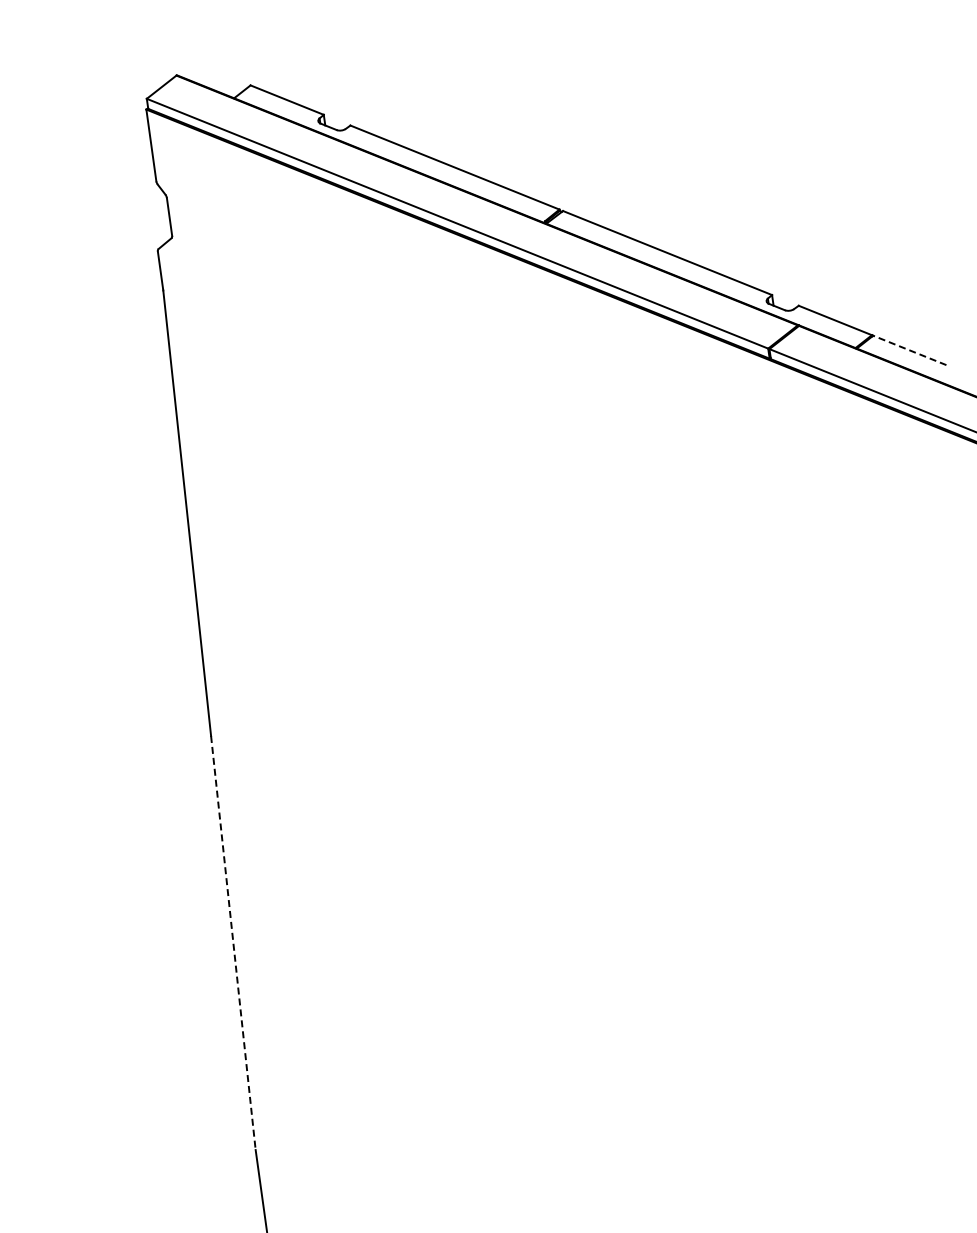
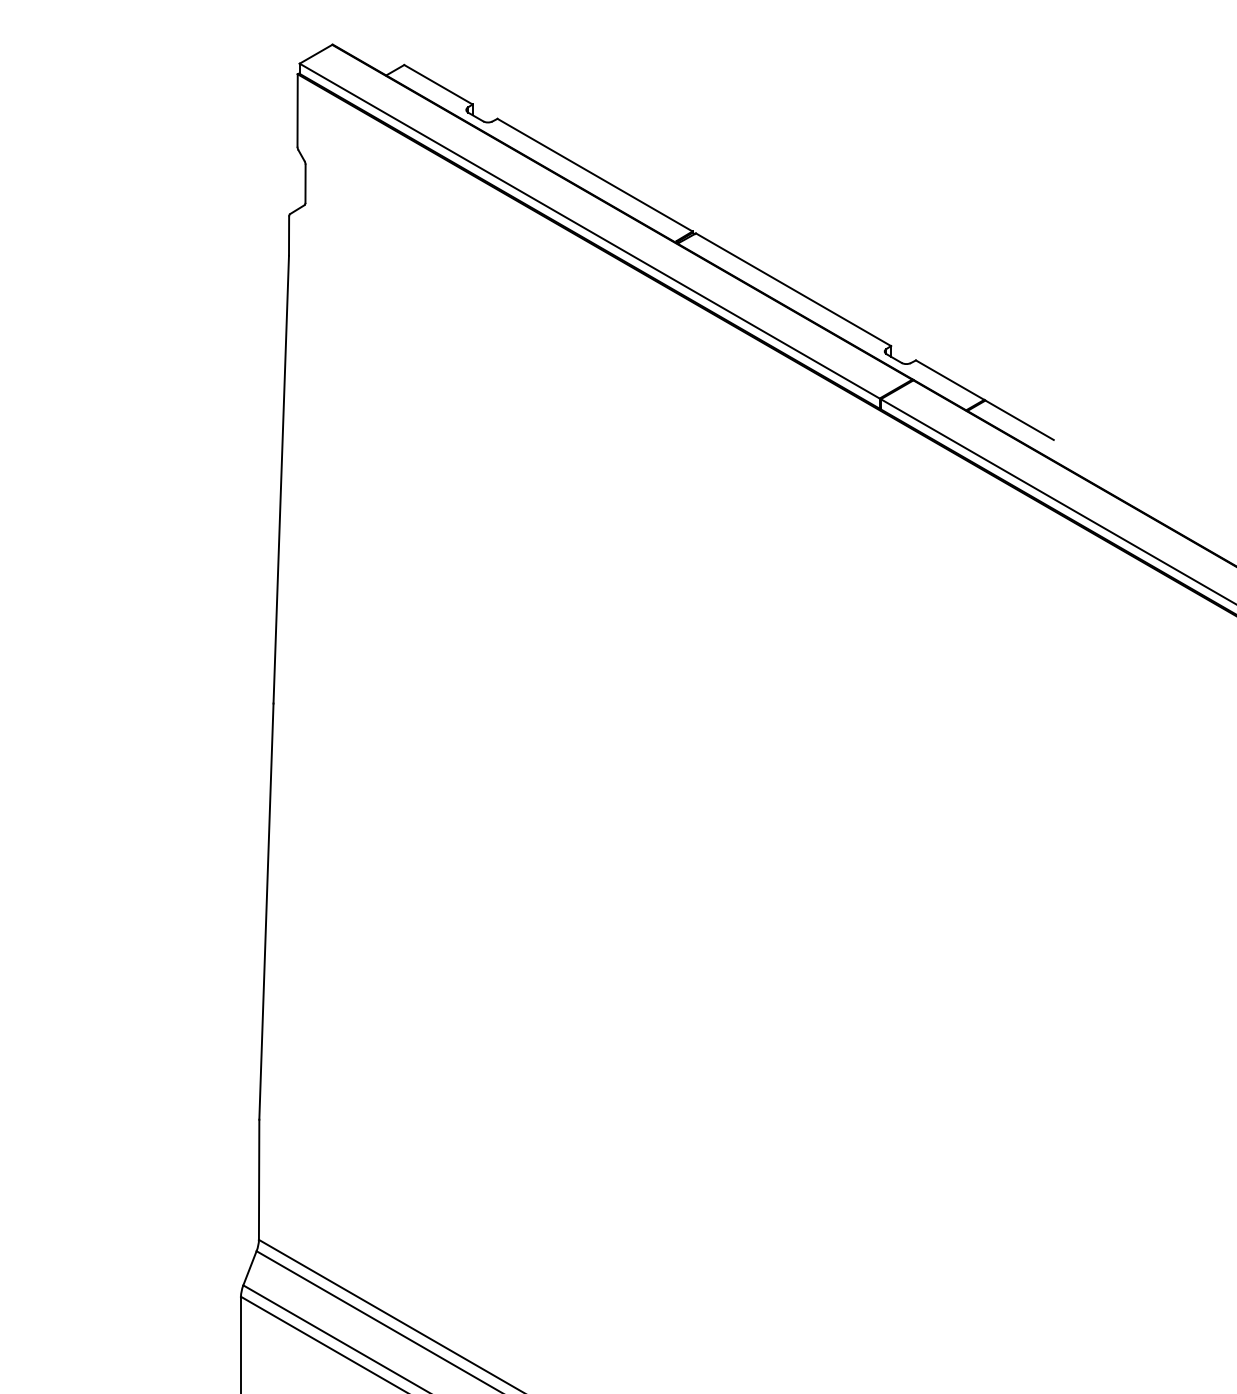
line: (909, 350) -> (1019, 420), dashed -> solid
line: (233, 943) -> (266, 912), dashed -> solid

